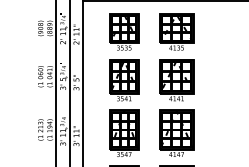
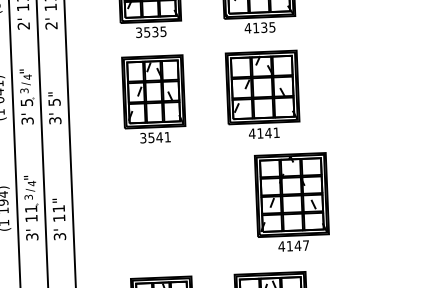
part: (124, 132) -> (158, 207), removed
part: (176, 132) -> (291, 200), moved

